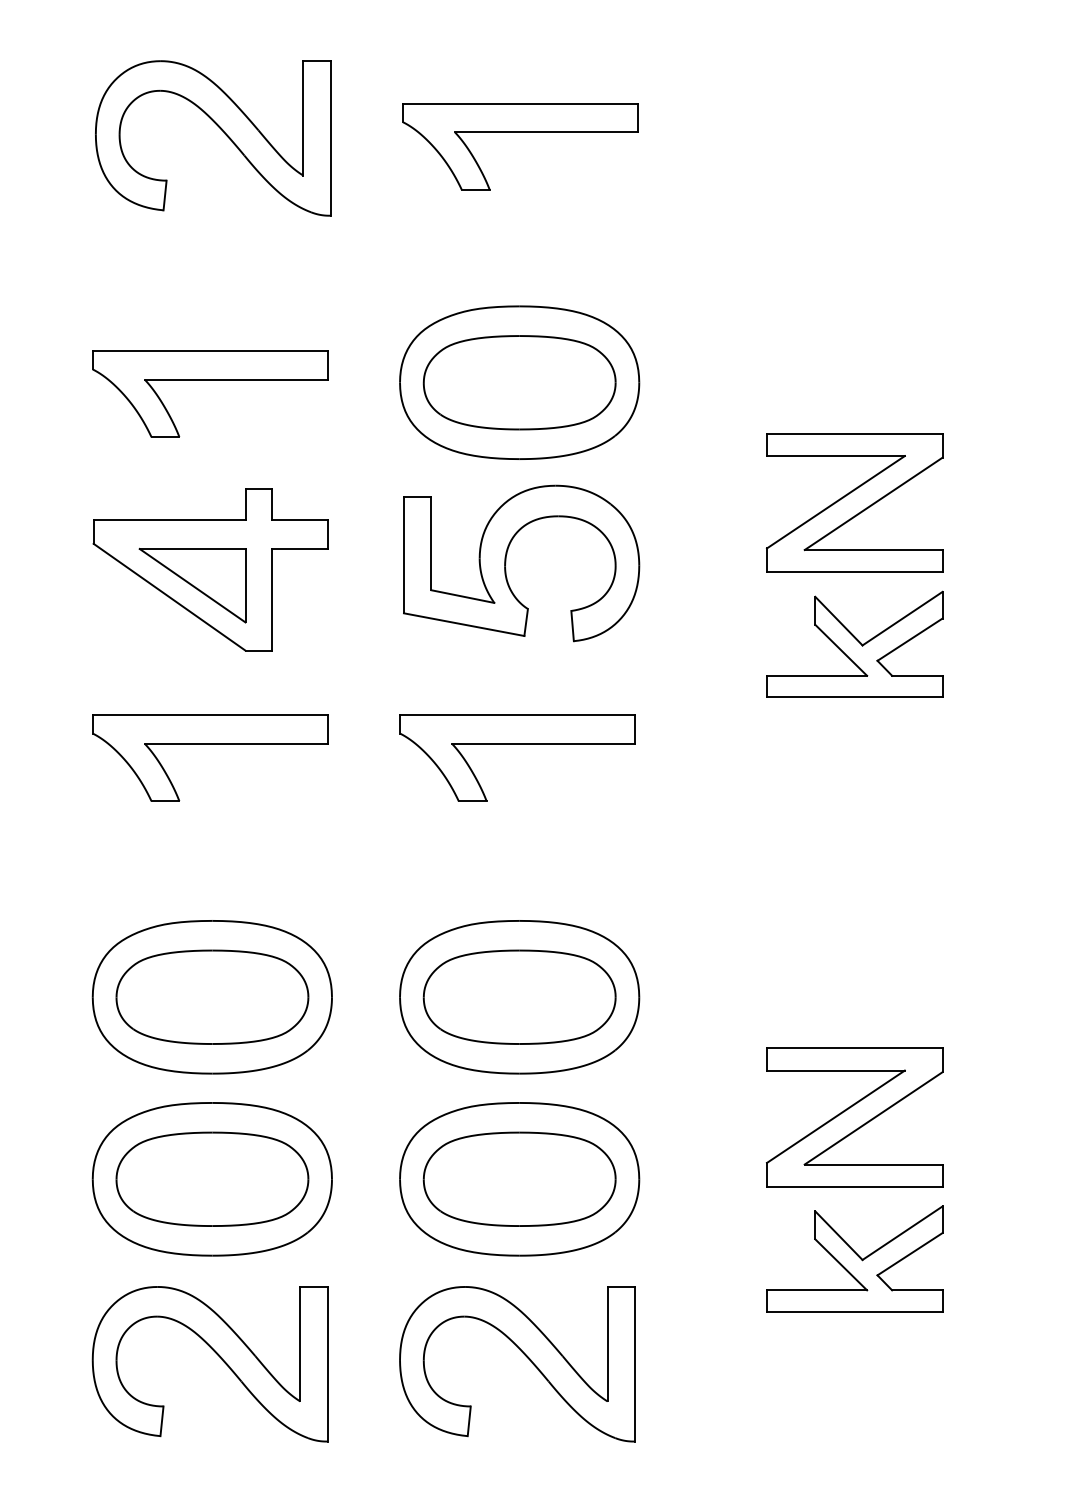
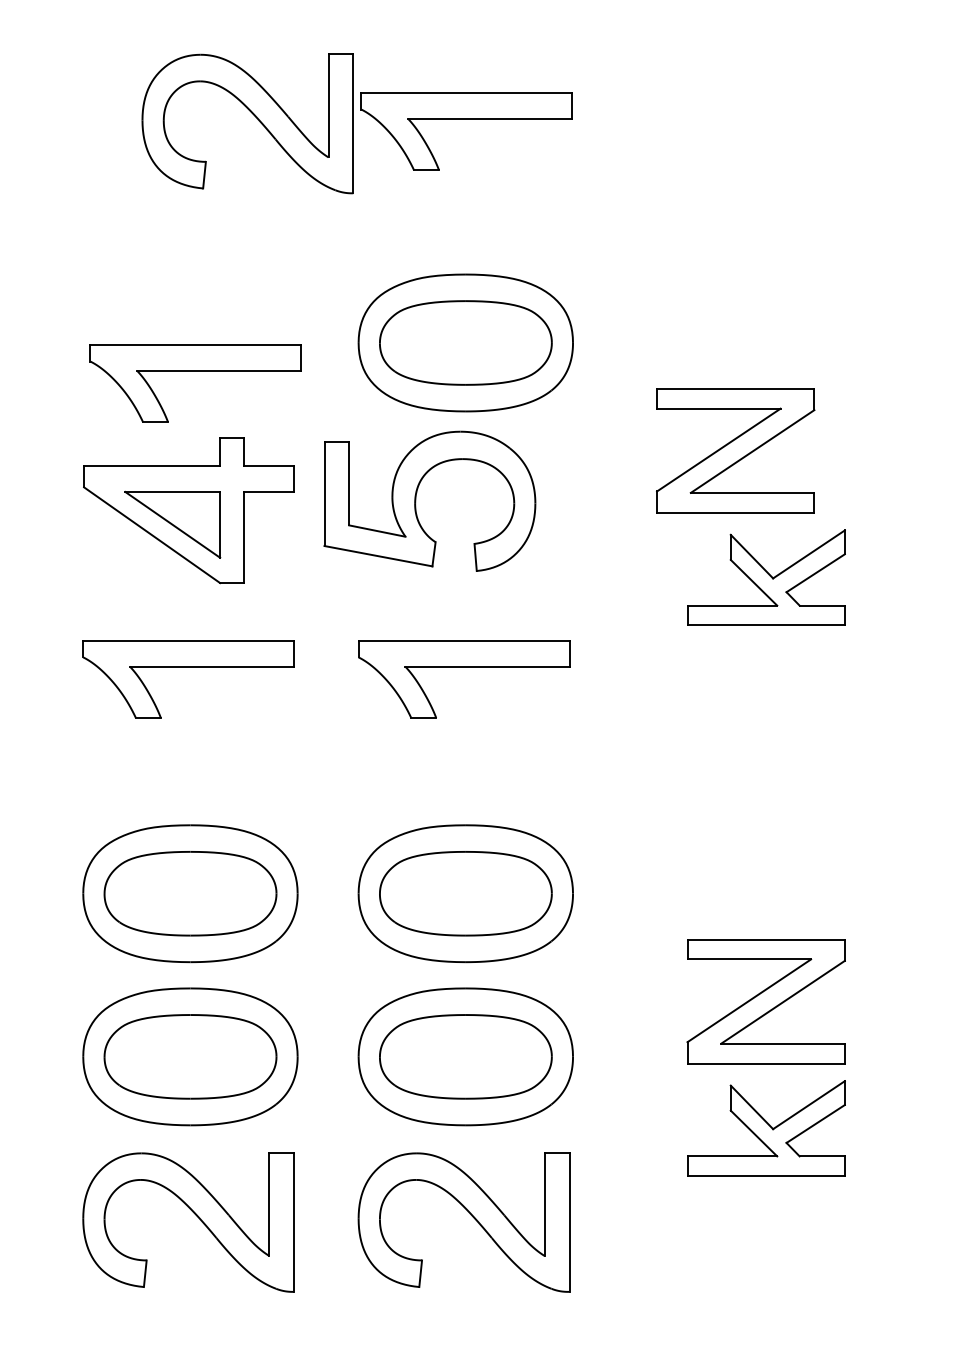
part: (221, 130) -> (255, 116), moved
part: (210, 380) -> (195, 371), moved
part: (854, 502) -> (735, 450), moved
part: (506, 563) -> (416, 501), moved

